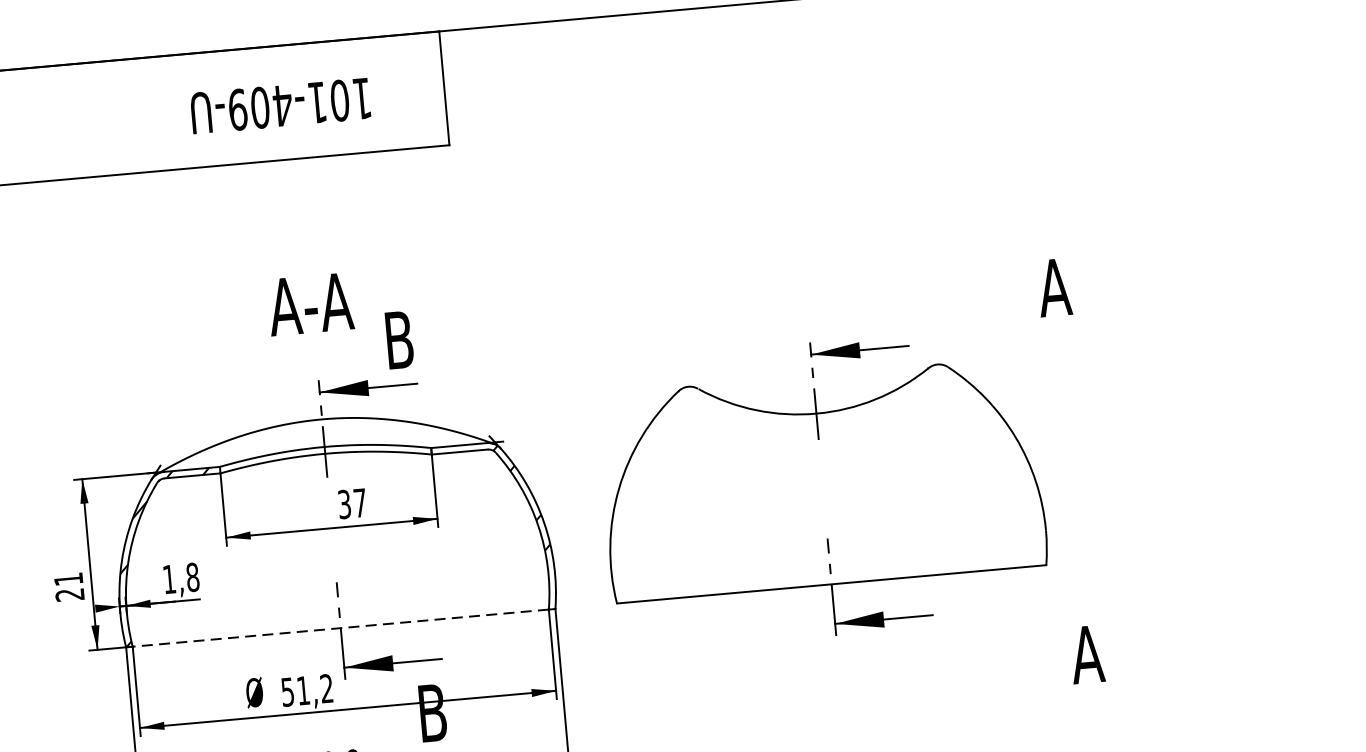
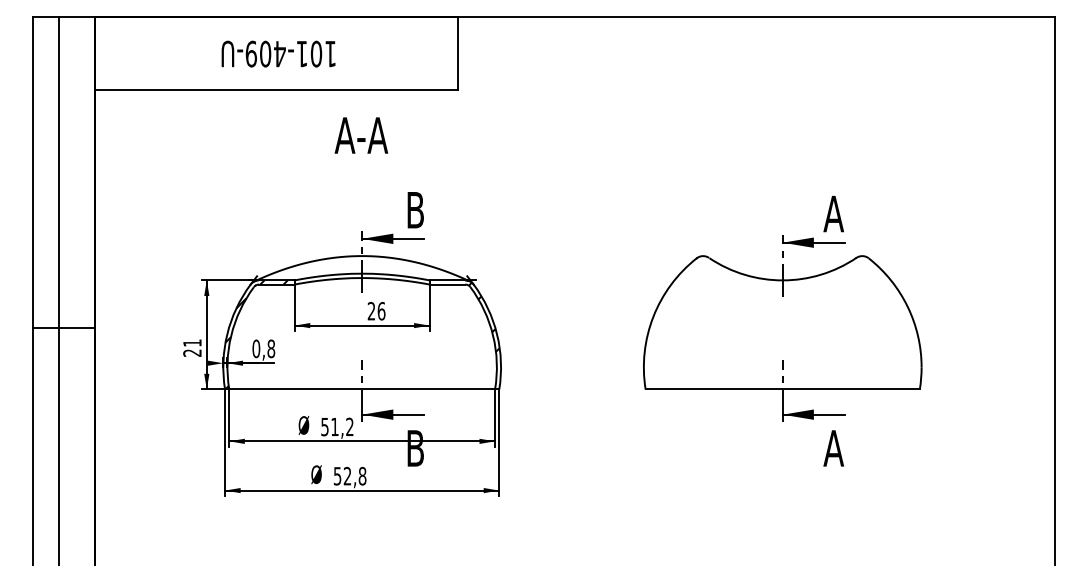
text: (280, 105) -> (278, 53), moved
text: (310, 304) -> (361, 135), moved
part: (822, 488) -> (782, 328), moved
text: (352, 502) -> (376, 310), 37 -> 26
text: (169, 578) -> (256, 348), 1,8 -> 0,8
line: (341, 628) -> (362, 389), dashed -> solid

